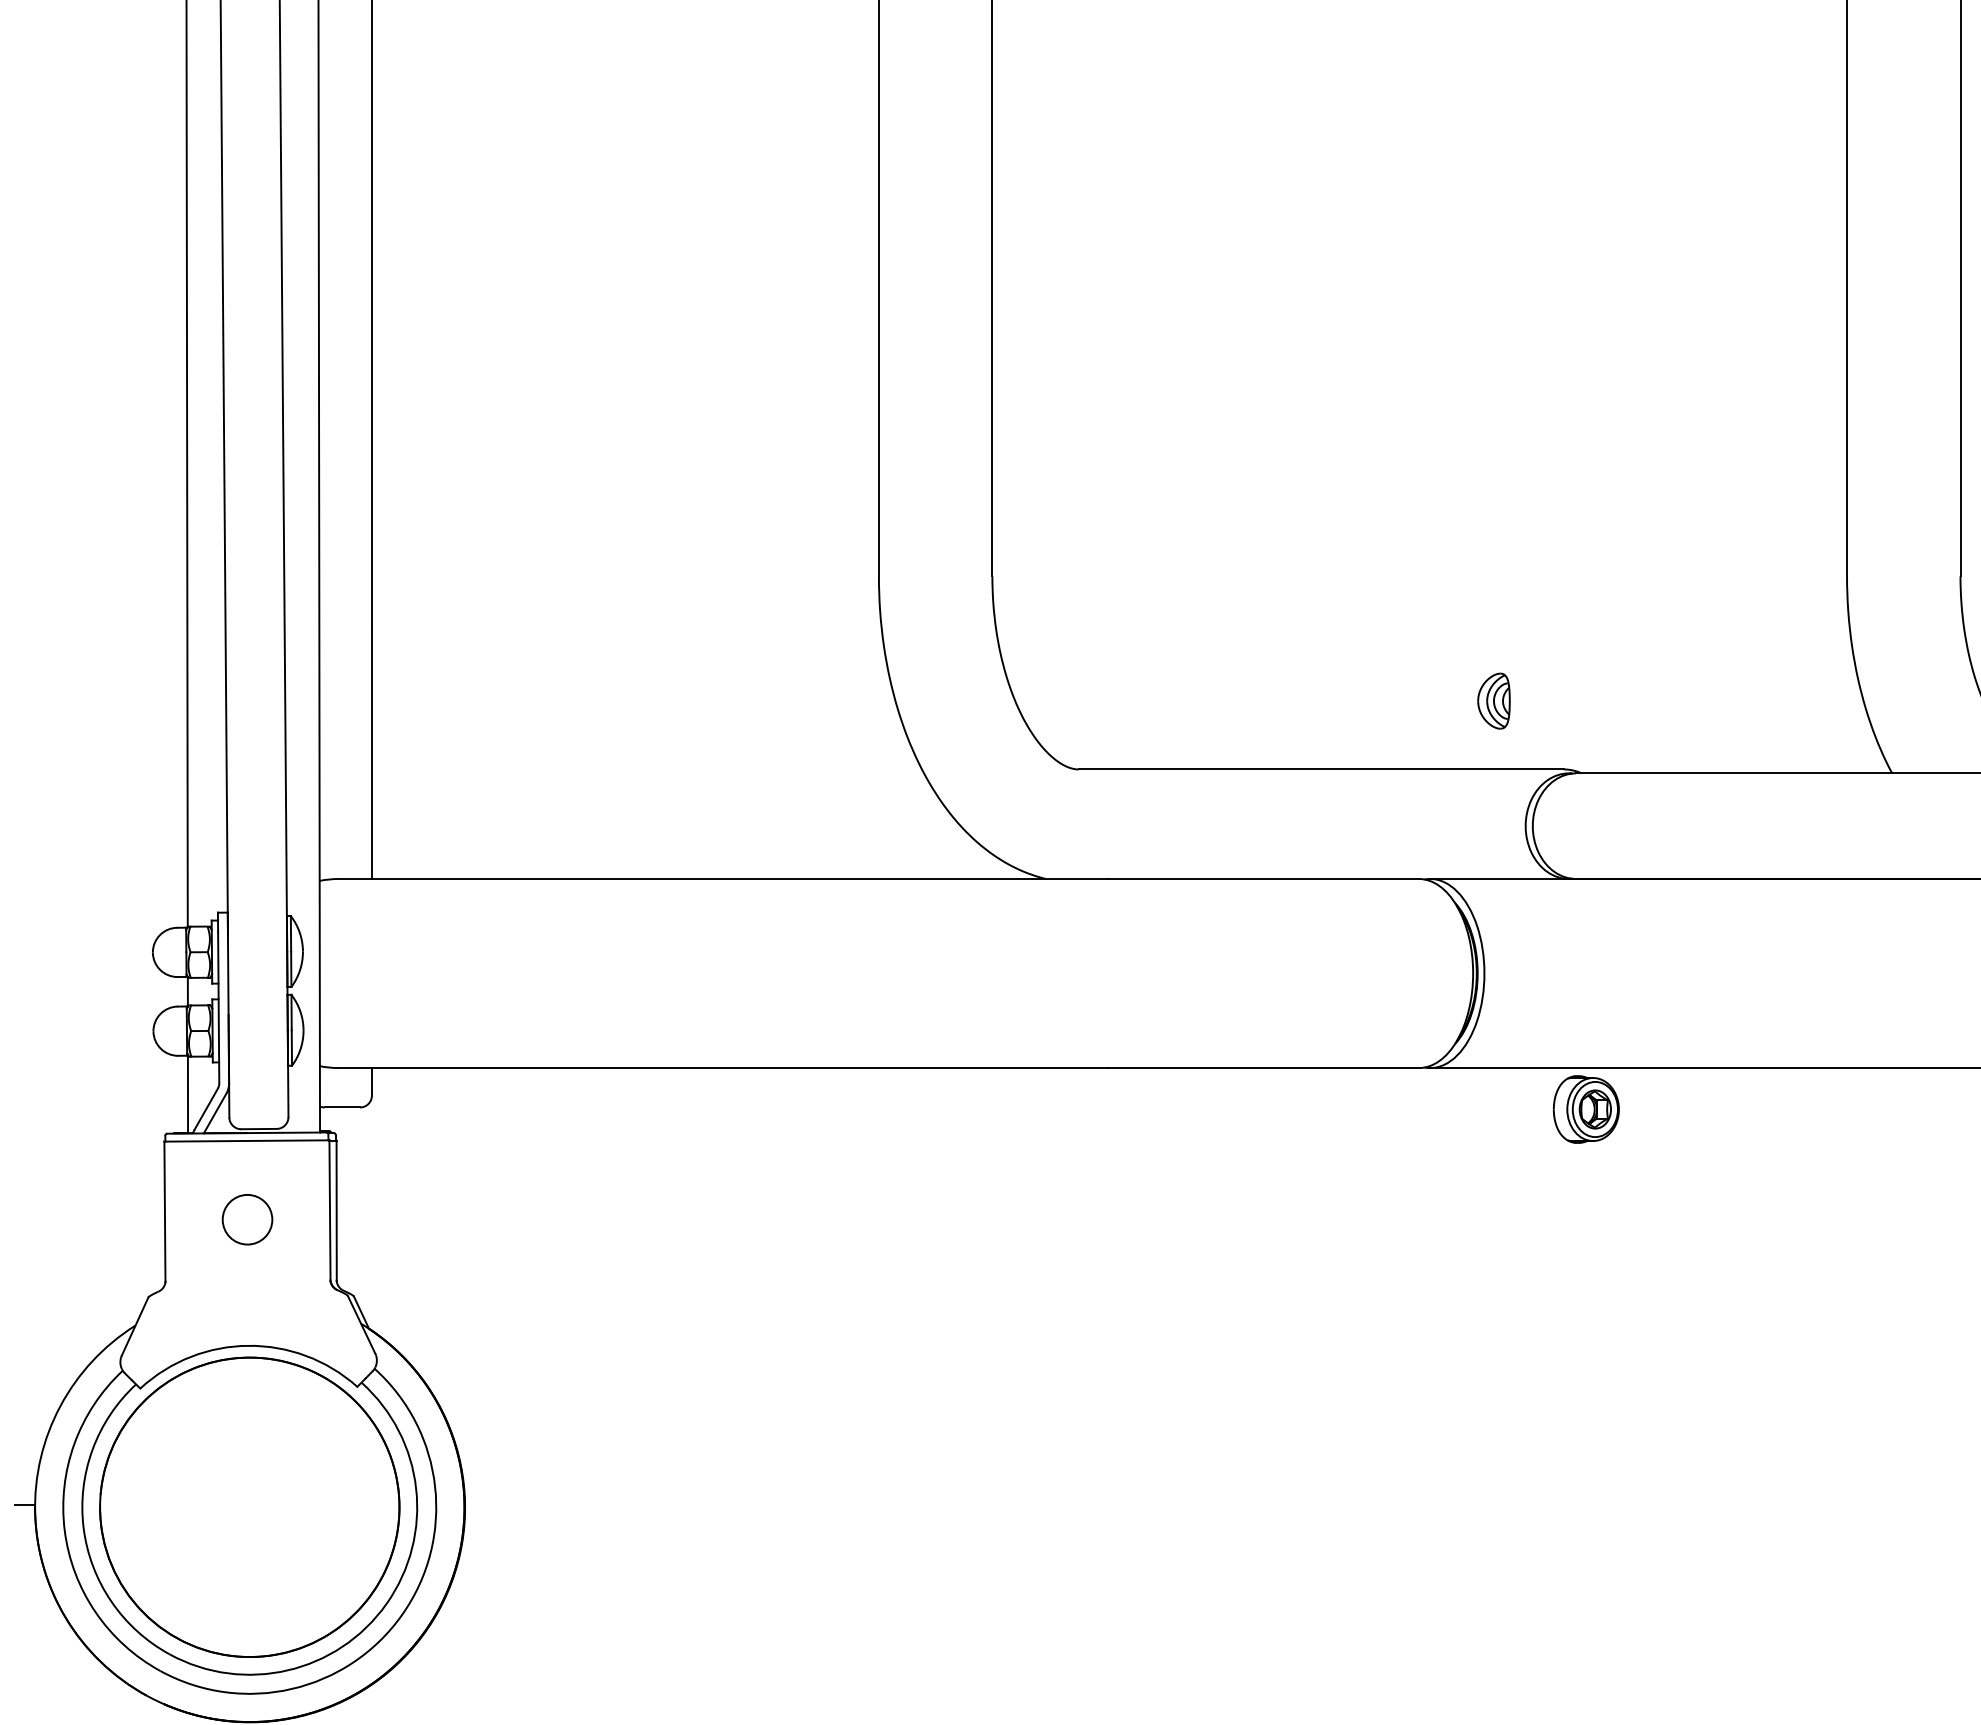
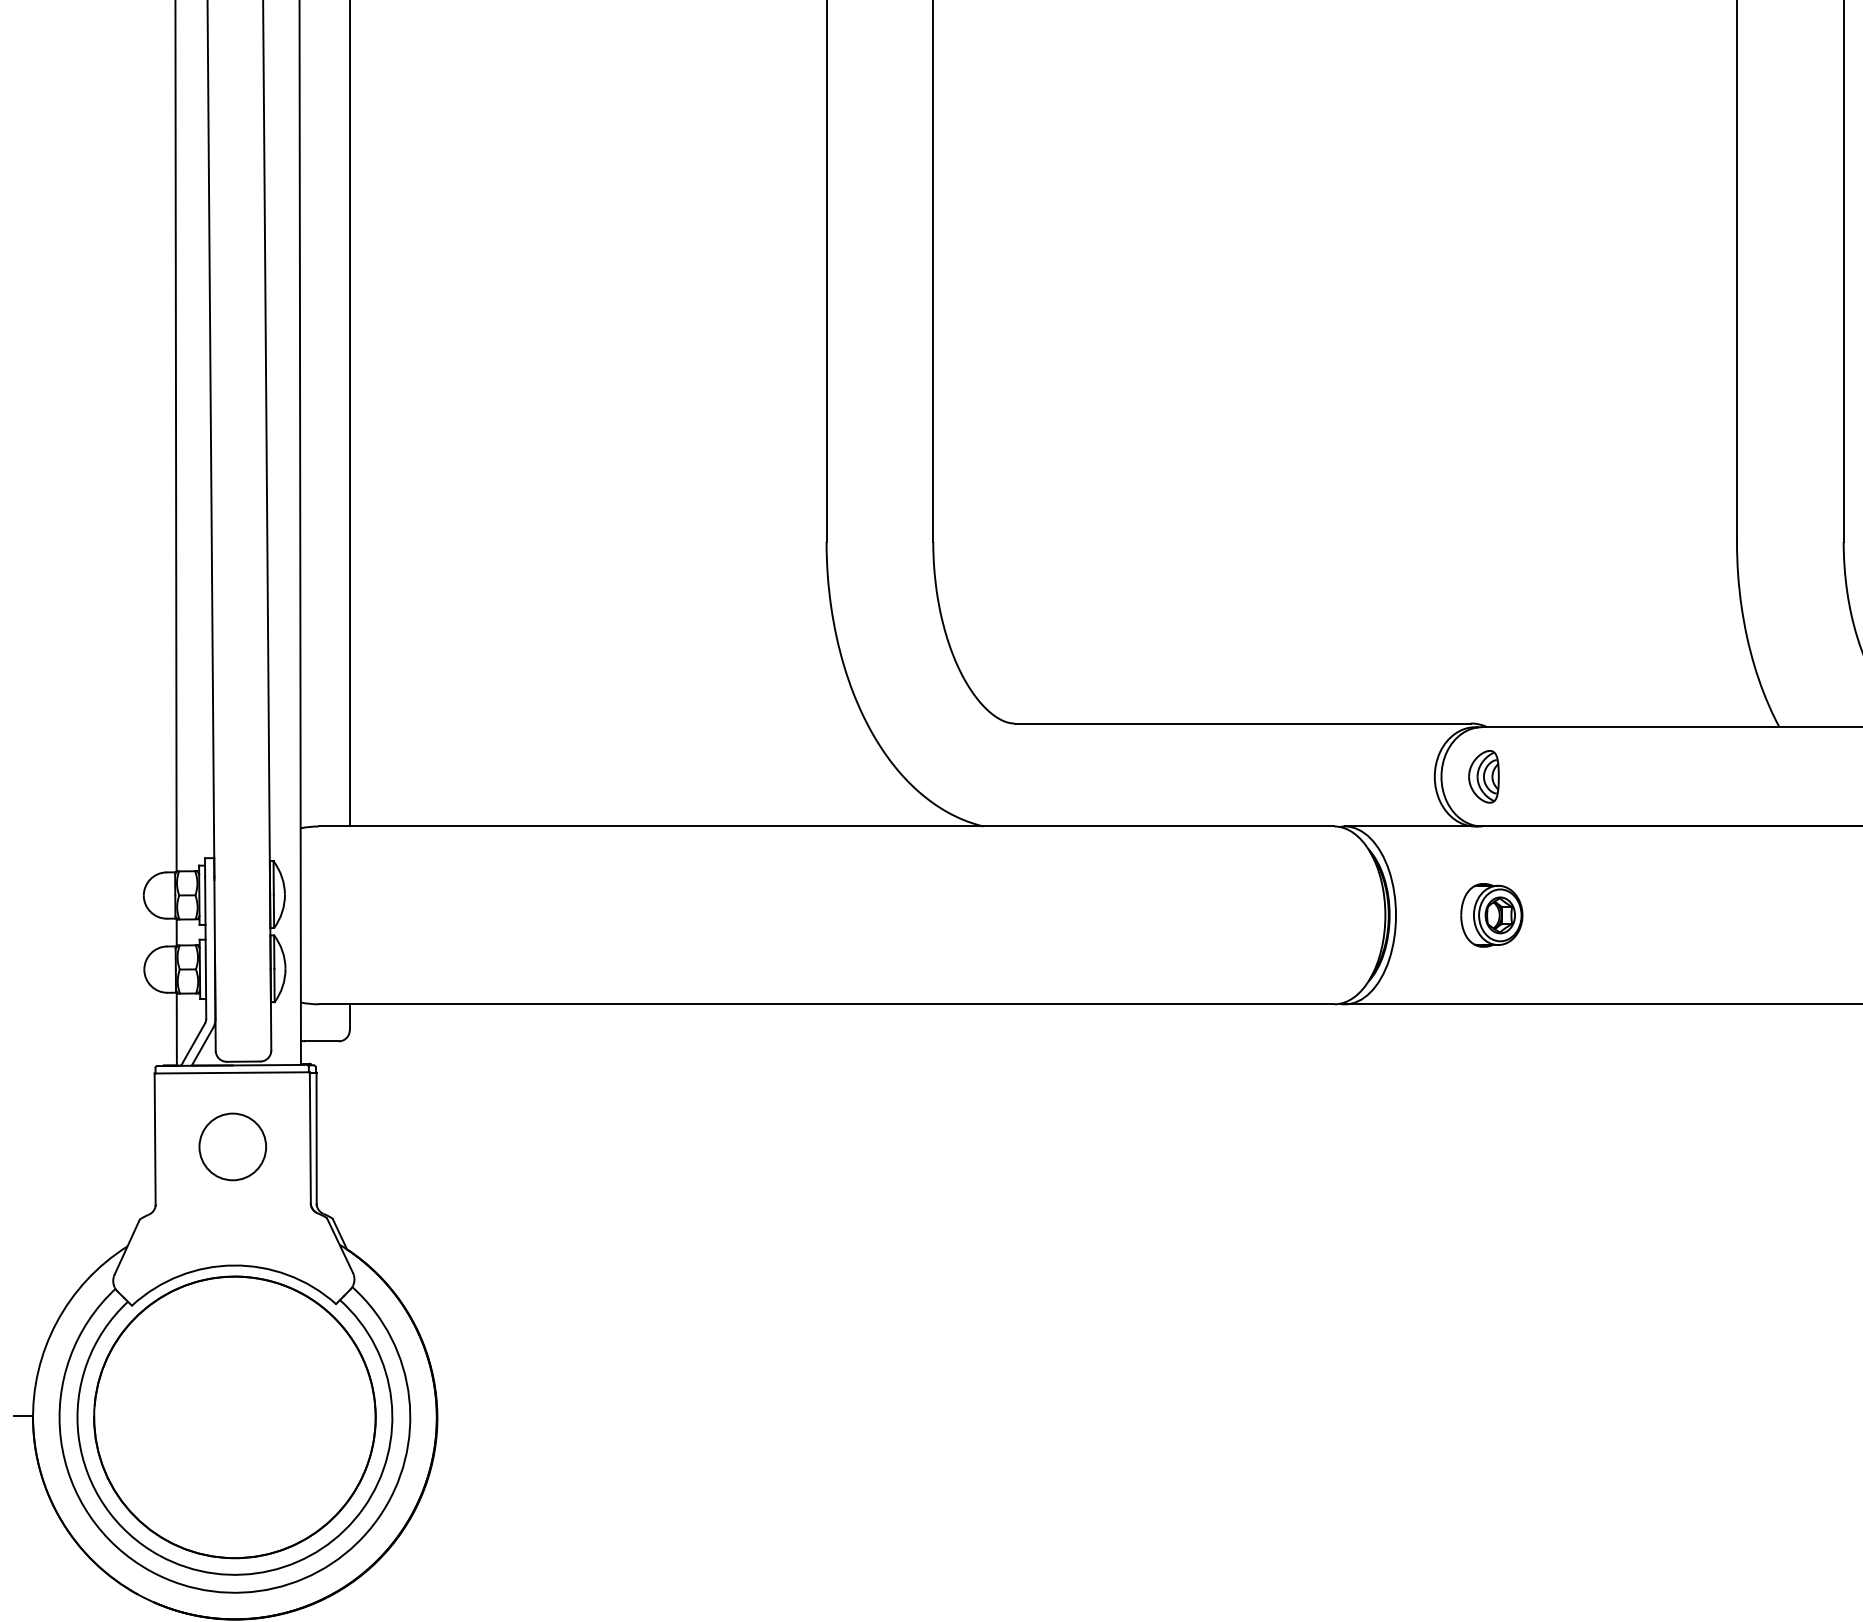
part: (1493, 700) -> (1483, 776), moved
part: (1585, 1109) -> (1491, 915), moved
circle: (247, 1219) -> (232, 1146), size x1.43

